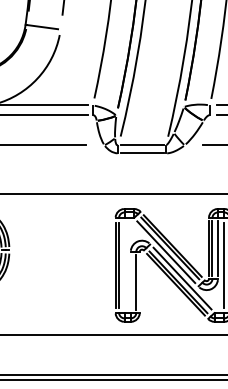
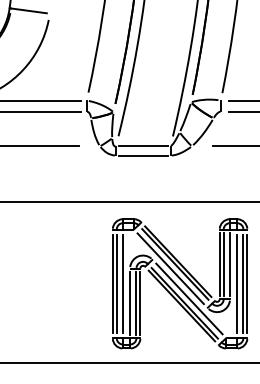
line: (124, 265) -> (122, 283), added
line: (130, 282) -> (129, 303), added
line: (139, 282) -> (140, 303), added

